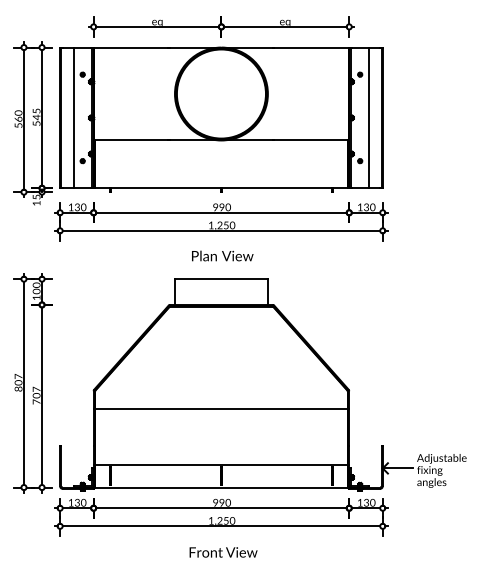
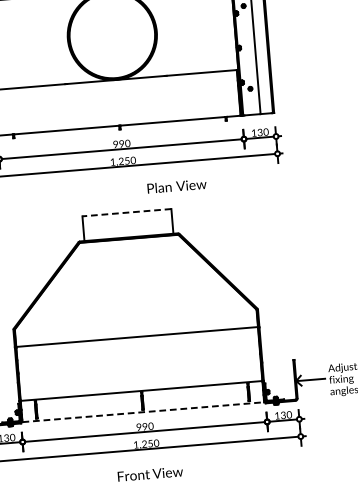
text: (222, 255) -> (176, 185), moved
line: (220, 279) -> (126, 213), solid -> dashed
line: (221, 487) -> (143, 412), solid -> dashed

